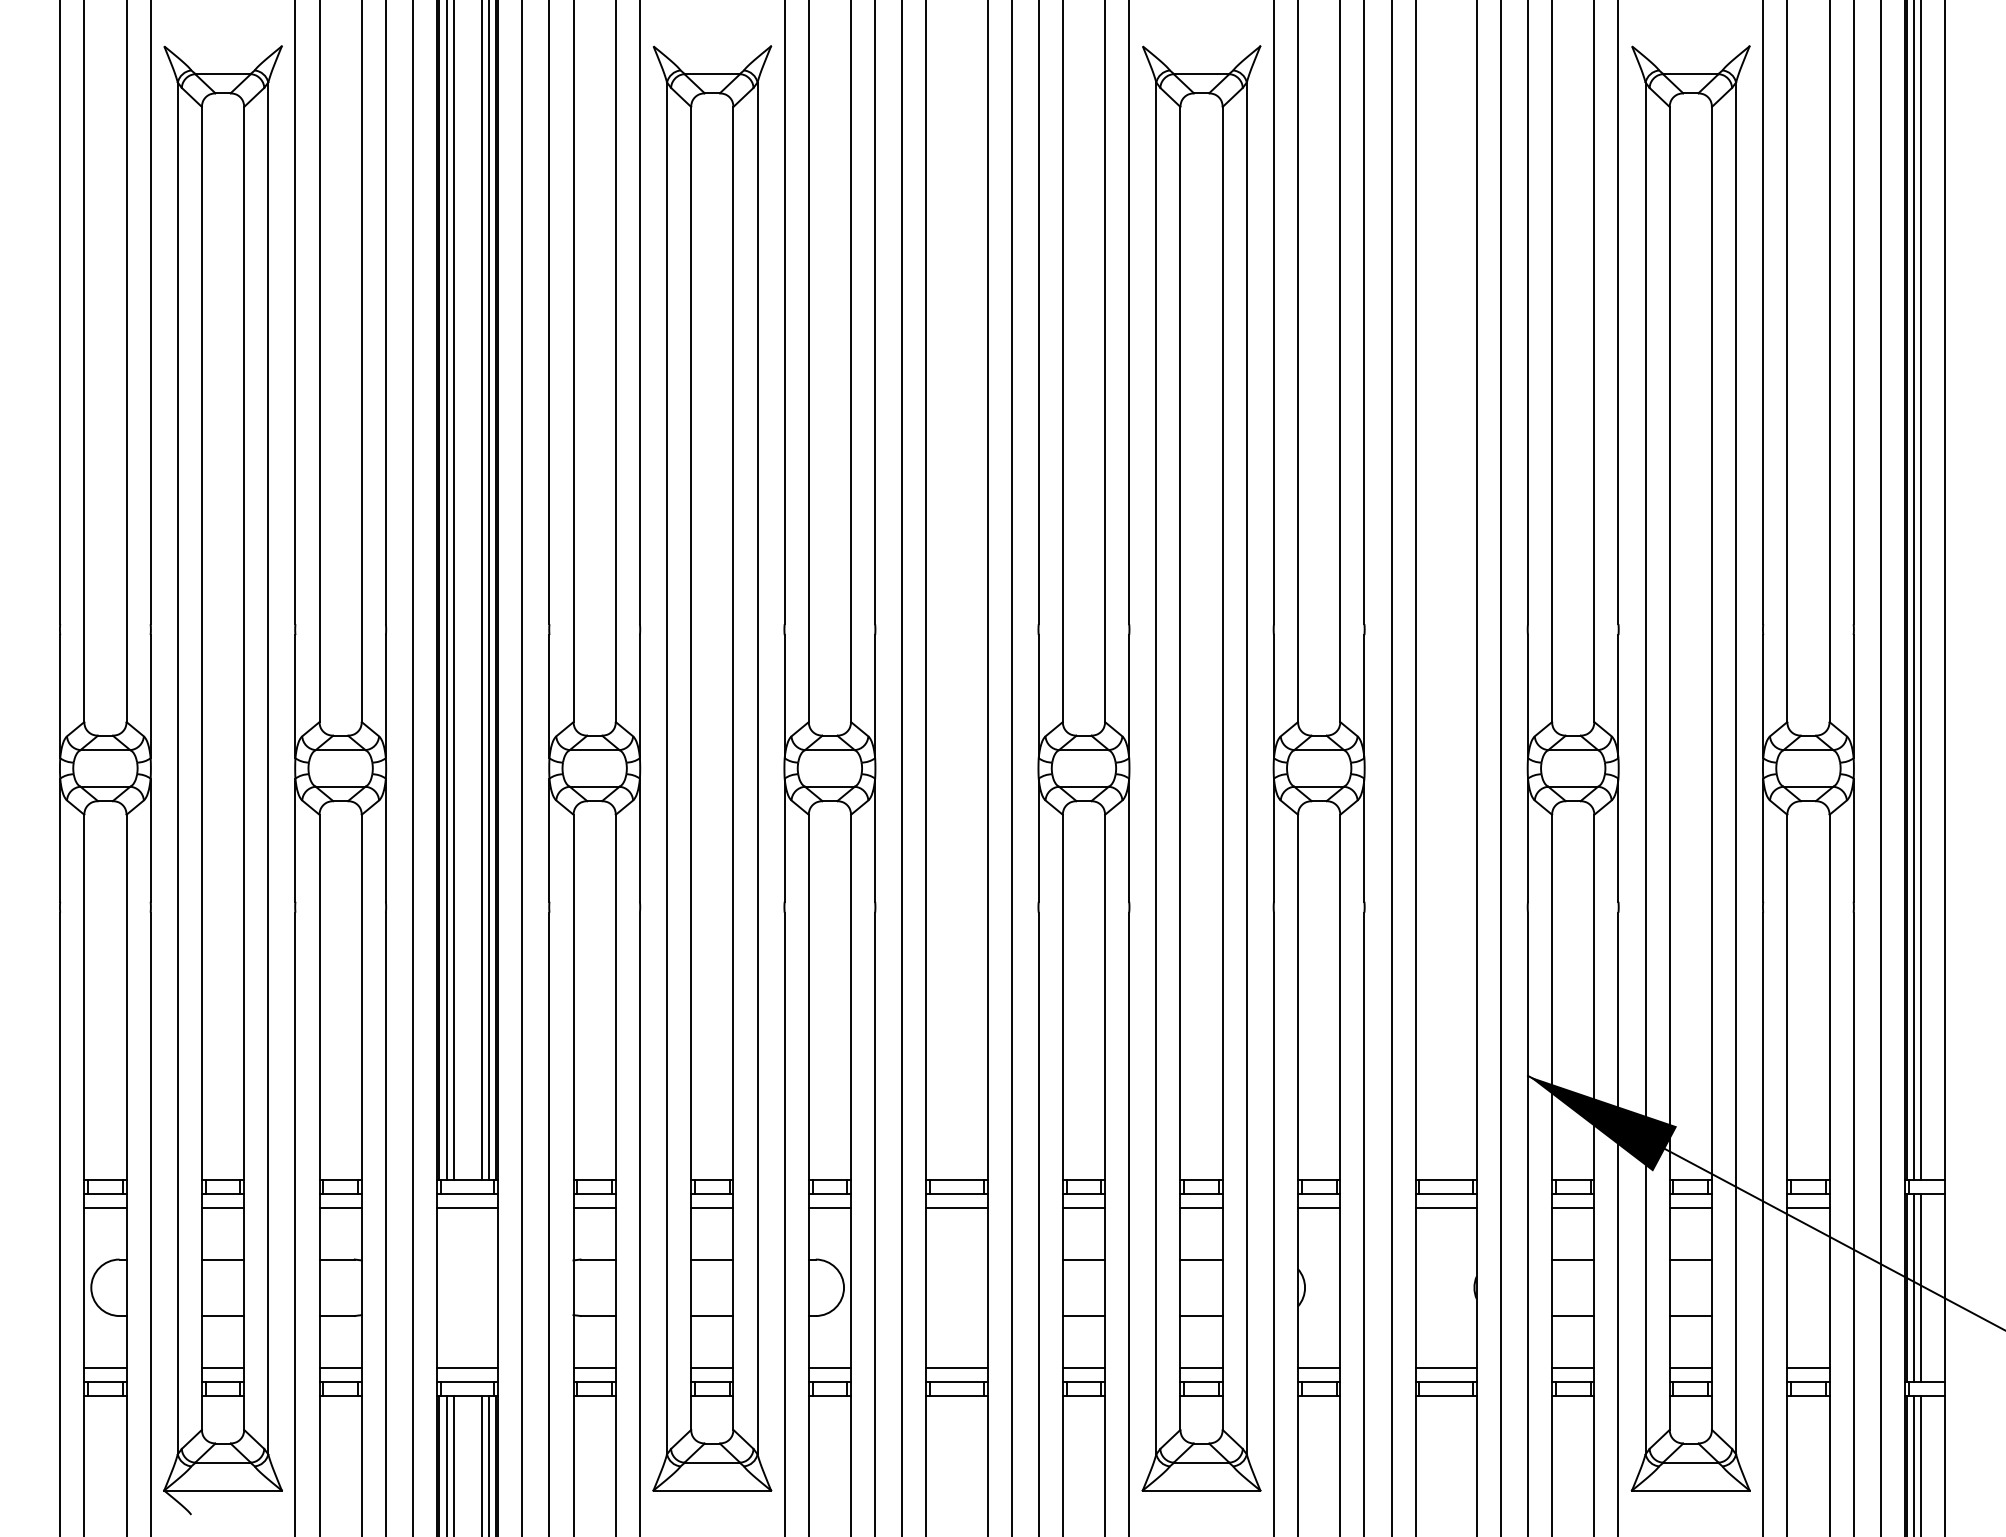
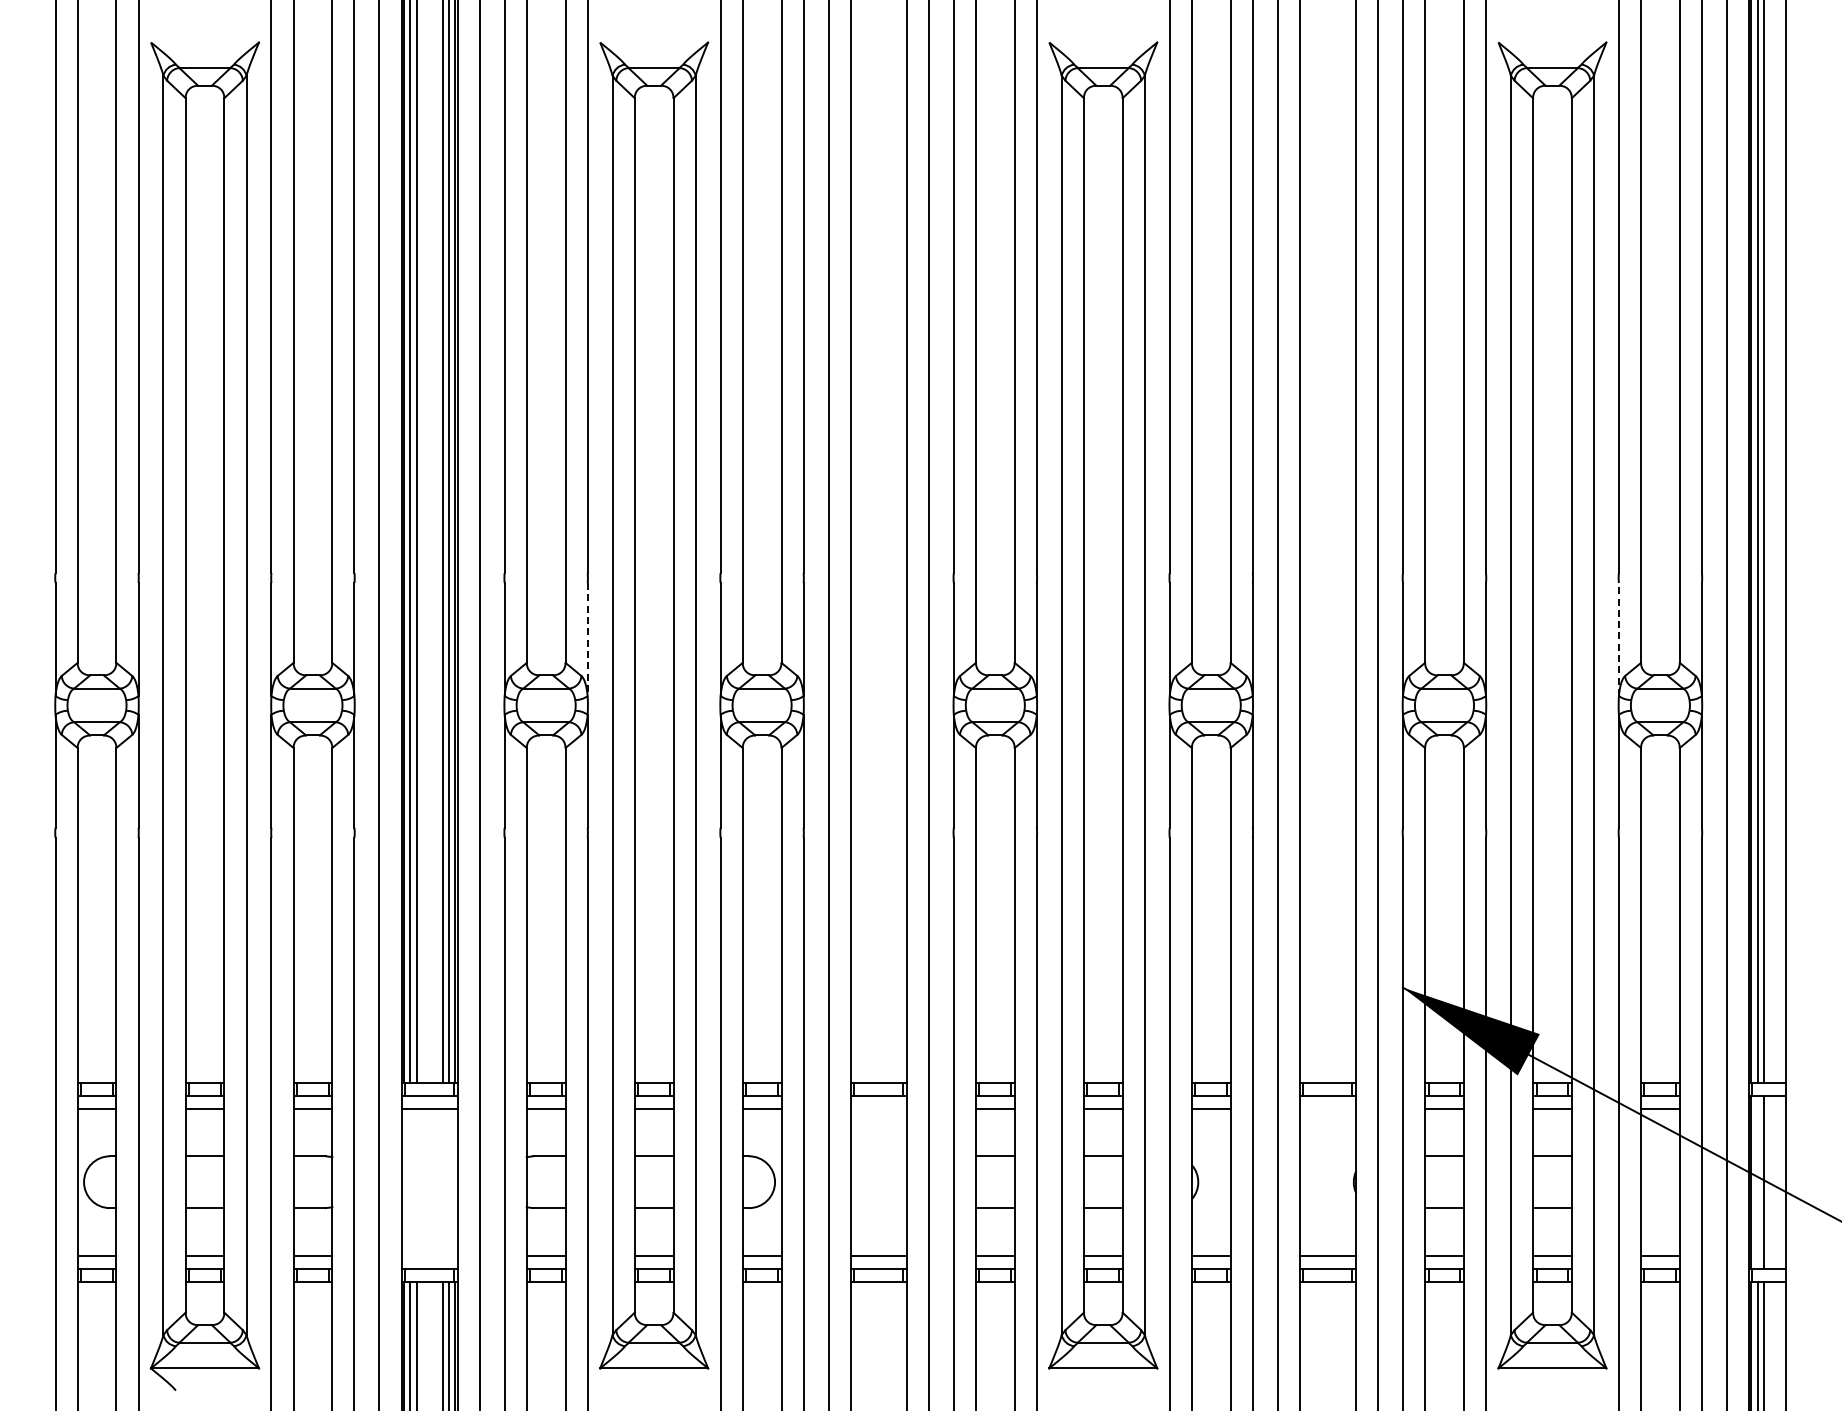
line: (639, 696) -> (587, 639), solid -> dashed
line: (1762, 696) -> (1618, 639), solid -> dashed
line: (956, 1207) -> (878, 1108), removed
line: (1445, 1207) -> (1327, 1108), removed
line: (1914, 1287) -> (1757, 1181), removed
line: (467, 1367) -> (429, 1255), removed

